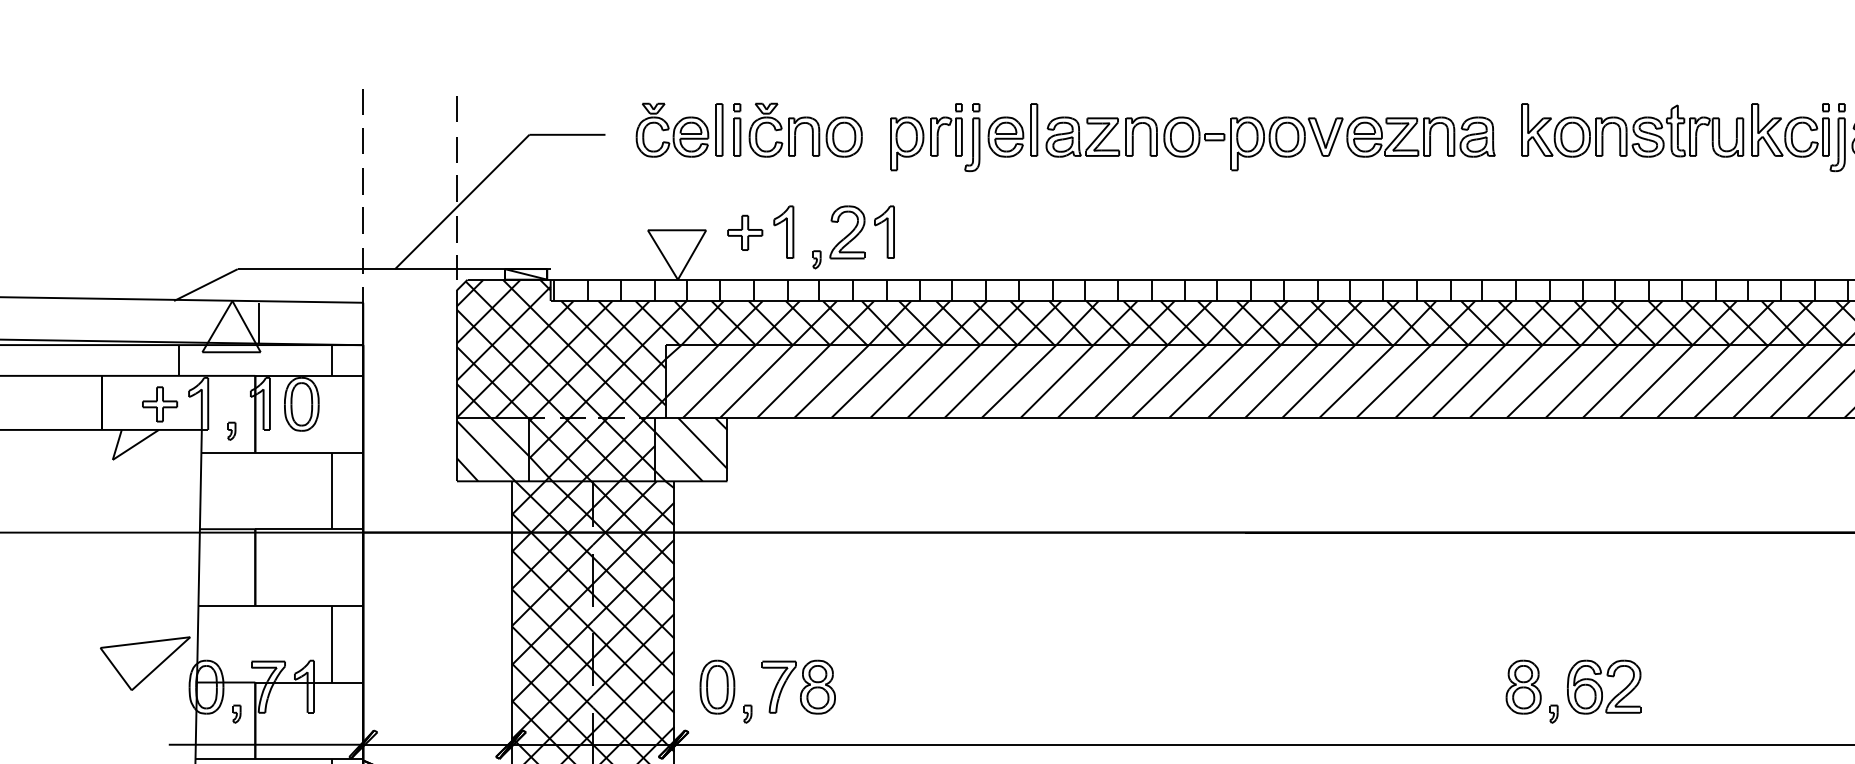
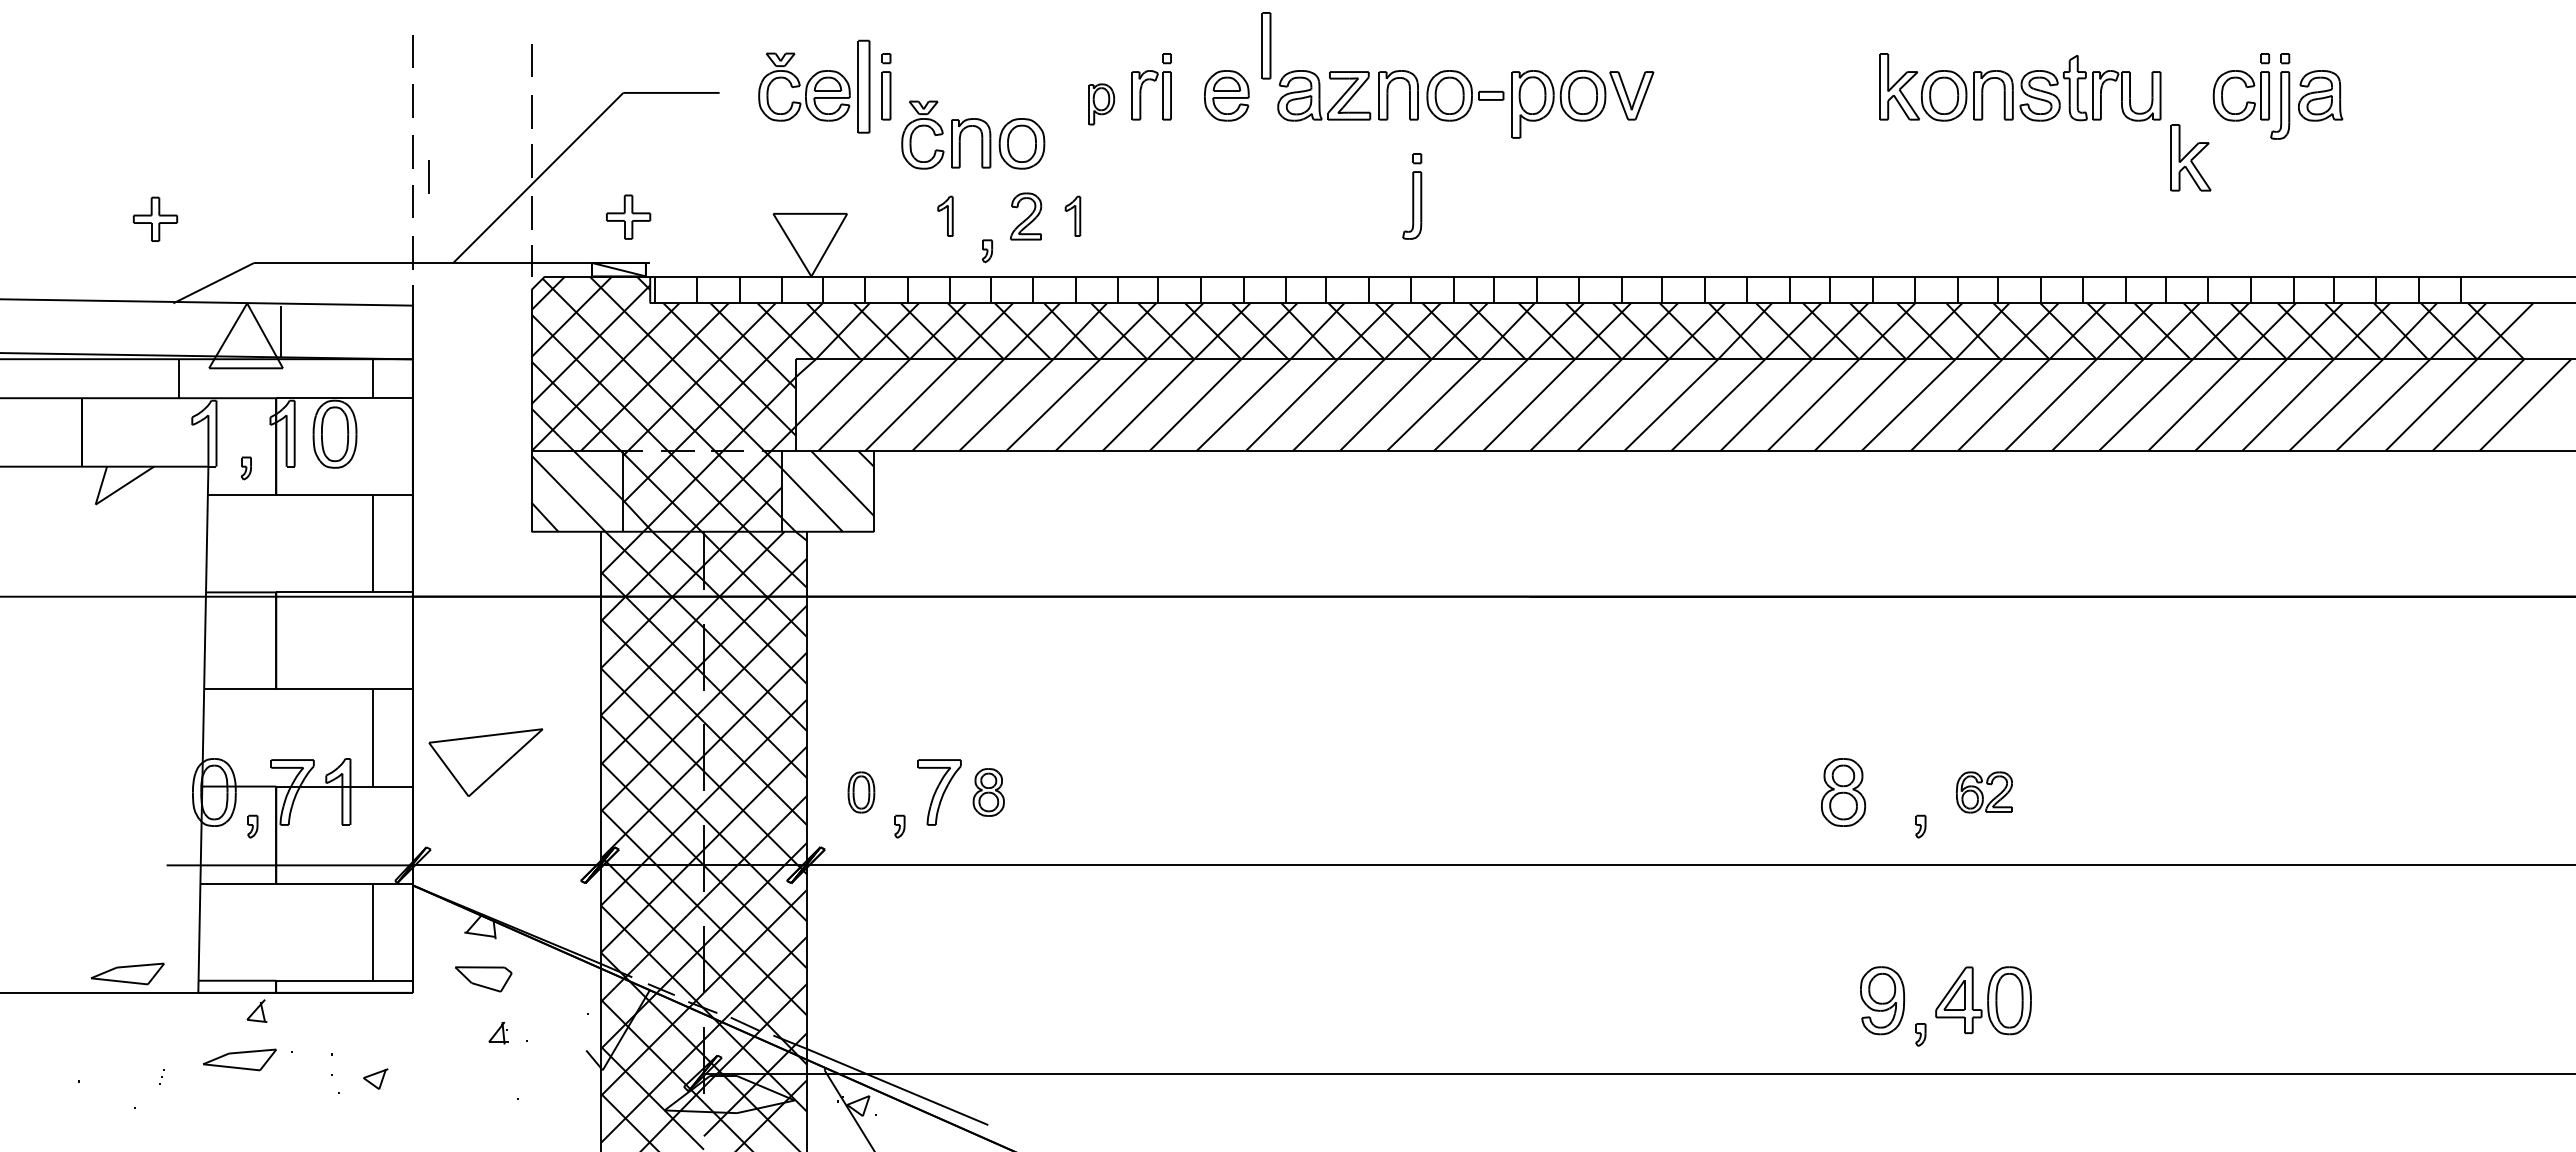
part: (809, 125) -> (977, 128), moved
part: (719, 129) -> (863, 86), size x1.4
part: (1034, 129) -> (1266, 45), moved
part: (1766, 129) -> (2190, 157), moved
part: (1421, 136) -> (1752, 95), removed
part: (972, 137) -> (1412, 196), moved
part: (907, 143) -> (1101, 104), size x0.6
line: (375, 200) -> (428, 176), added
part: (745, 232) -> (628, 216), moved
part: (783, 232) -> (945, 216), size x0.6
part: (847, 232) -> (1025, 216), size x0.7
part: (884, 232) -> (1072, 216), size x0.6
part: (160, 403) -> (155, 218), moved
part: (145, 663) -> (485, 762), moved
part: (717, 687) -> (861, 792), size x0.6
part: (817, 687) -> (988, 792), size x0.7
part: (1523, 687) -> (1843, 792), moved
part: (1604, 687) -> (1984, 792), size x0.6

